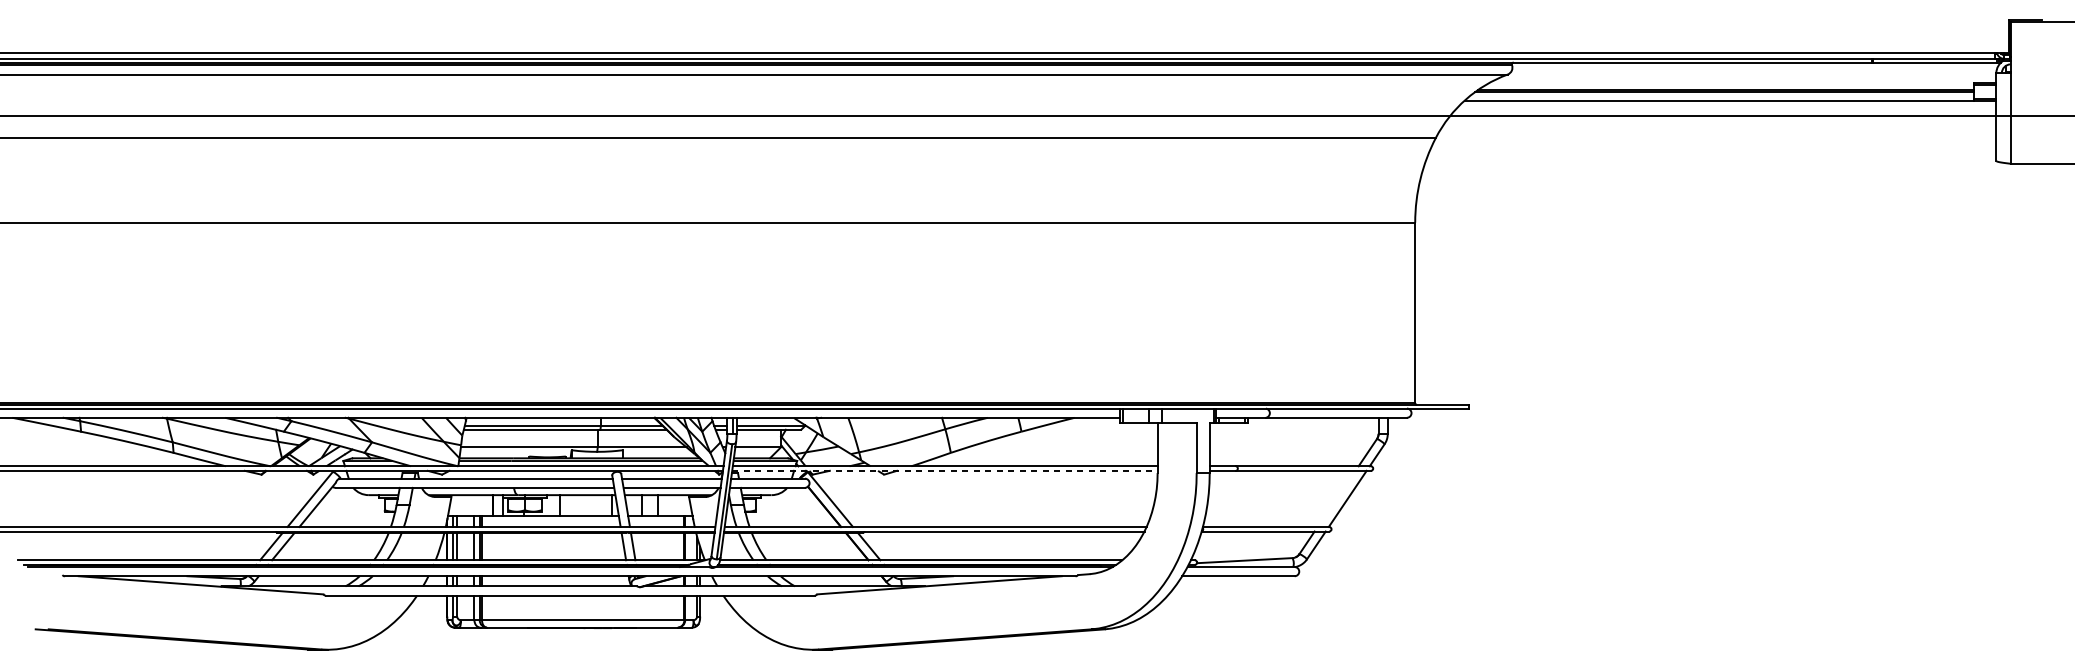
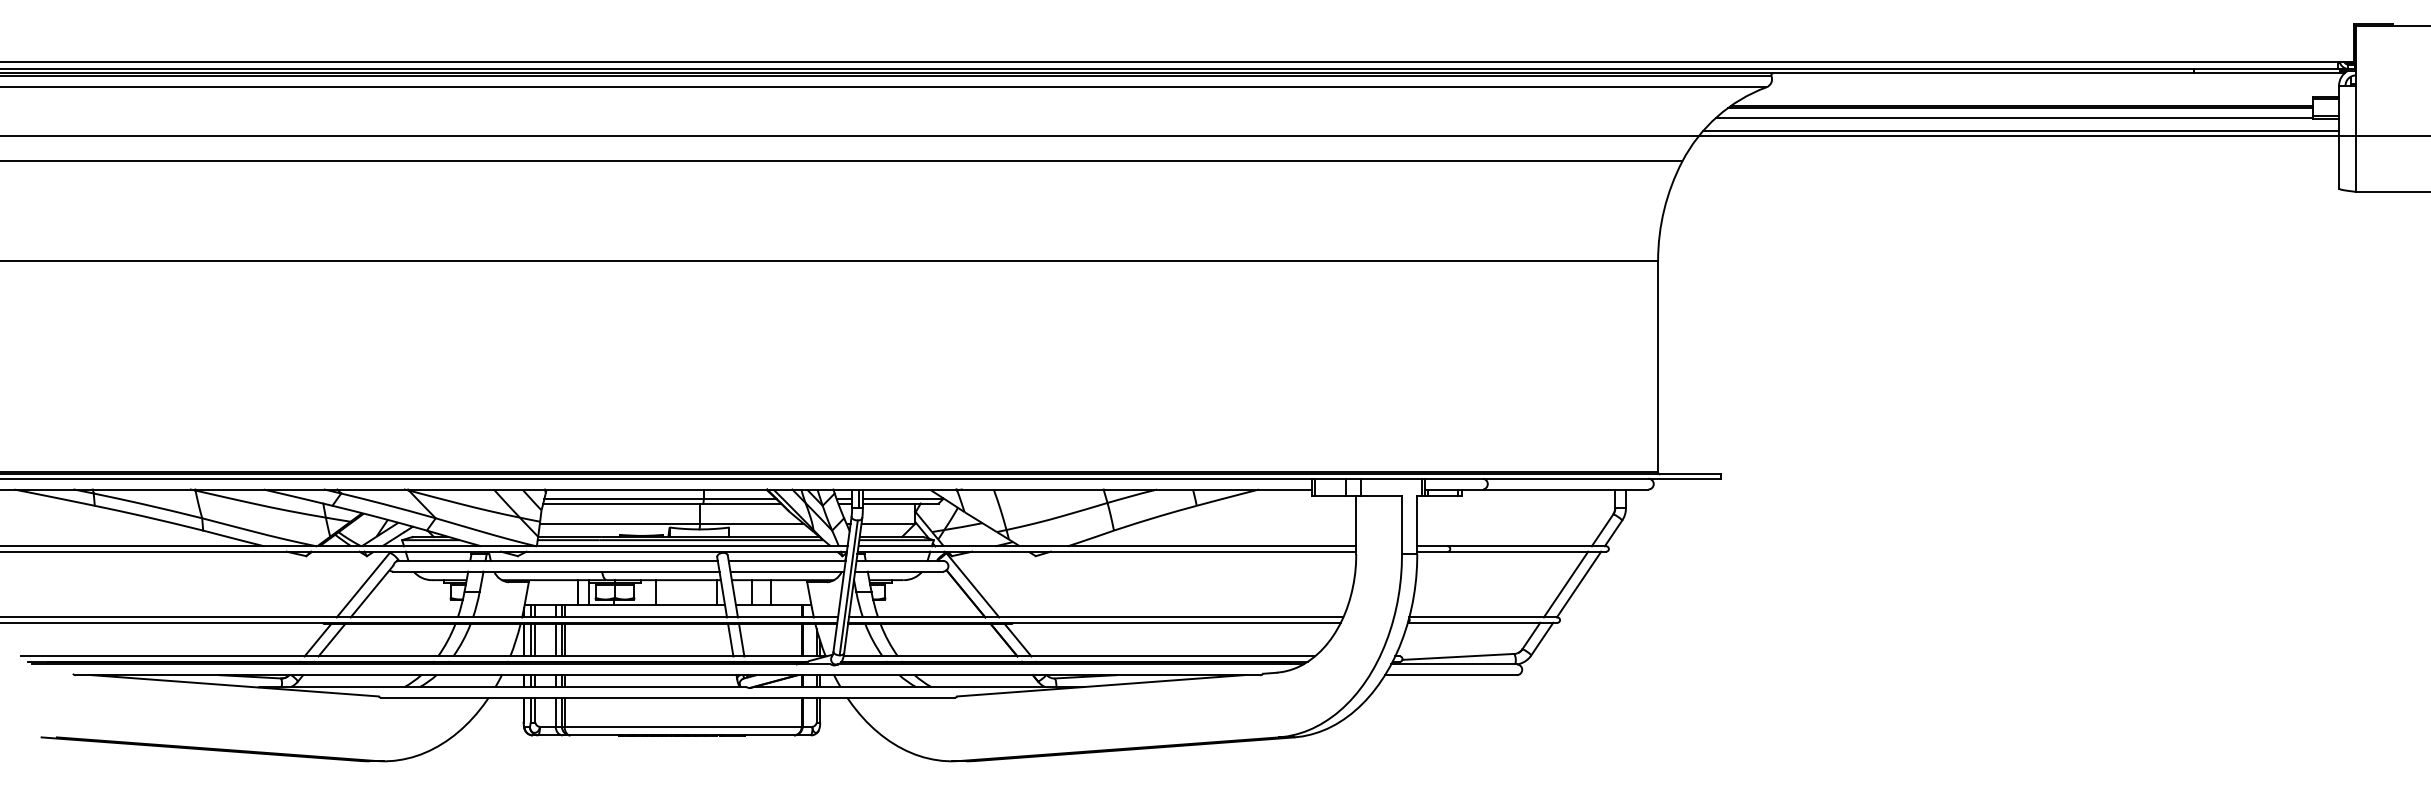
line: (1724, 112) -> (2020, 131), added
line: (945, 470) -> (1107, 551), dashed -> solid
line: (1336, 498) -> (1565, 584), added

